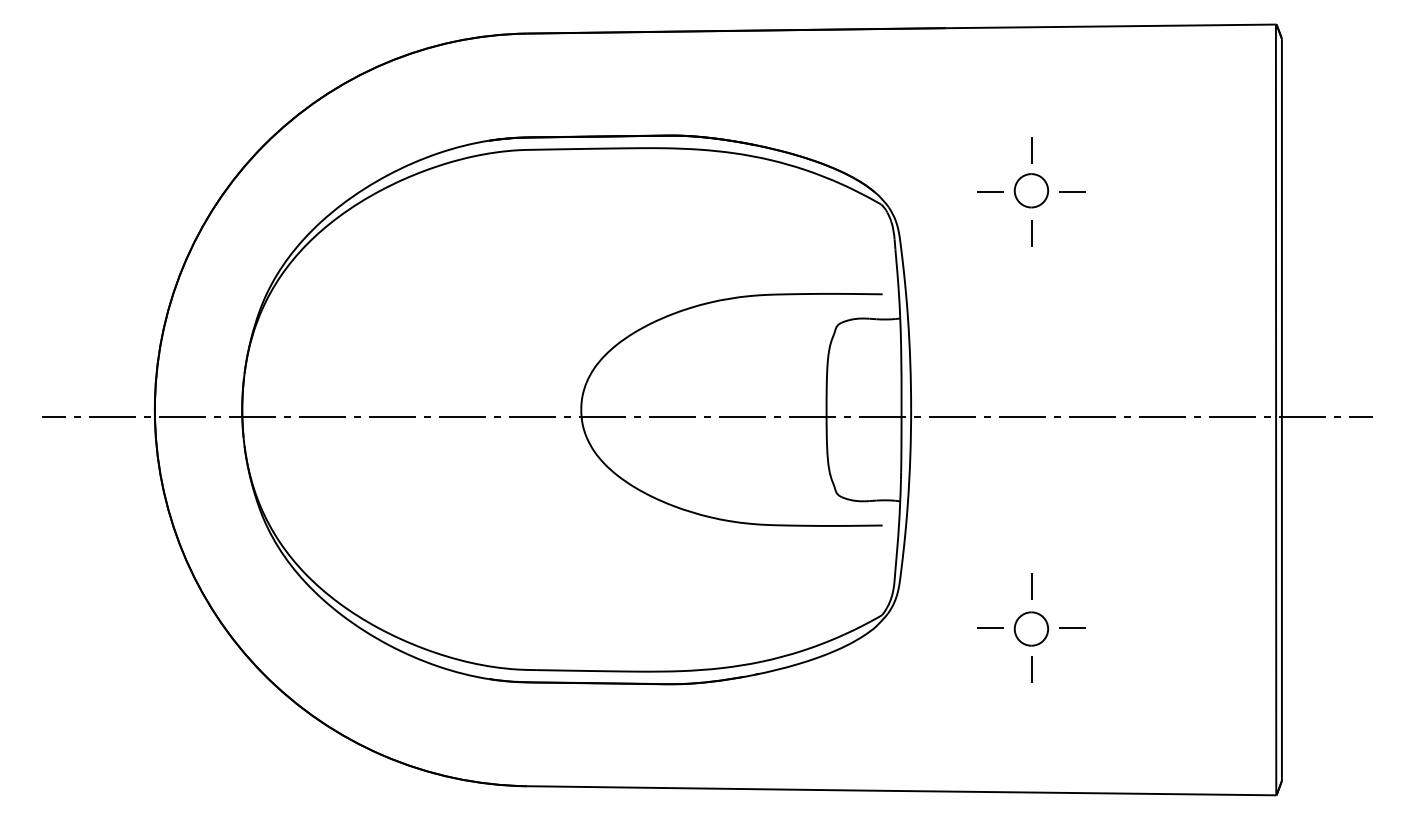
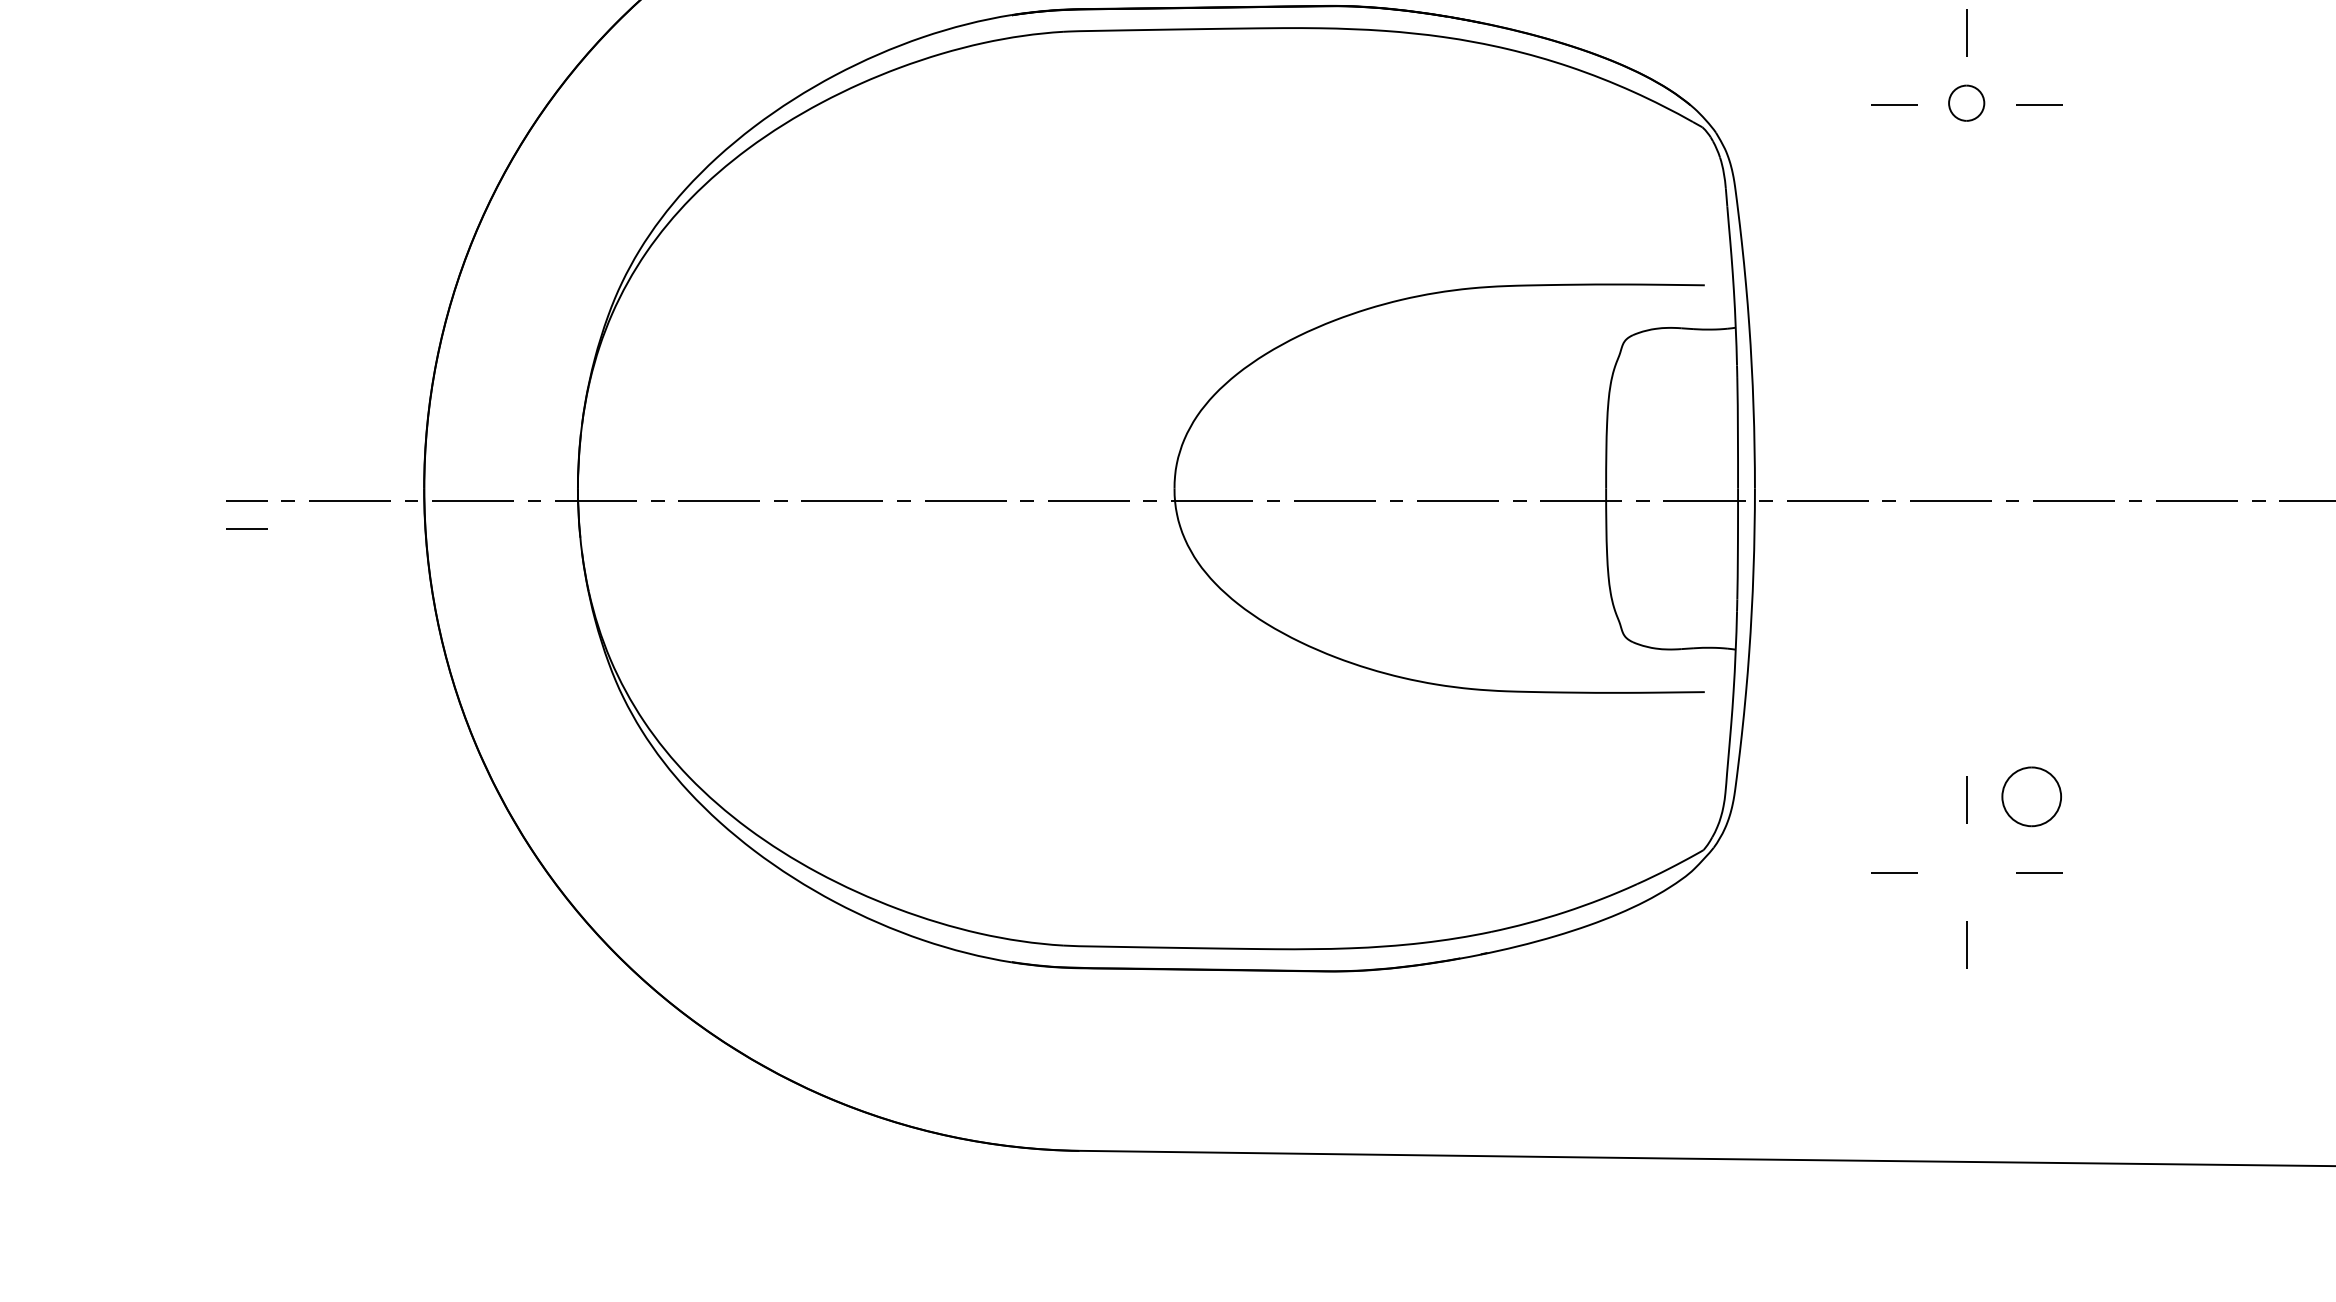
part: (1031, 190) -> (1966, 102), size x0.6
line: (1031, 233) -> (1966, 178), removed
line: (53, 432) -> (245, 528), added
part: (1030, 628) -> (2030, 795), moved

